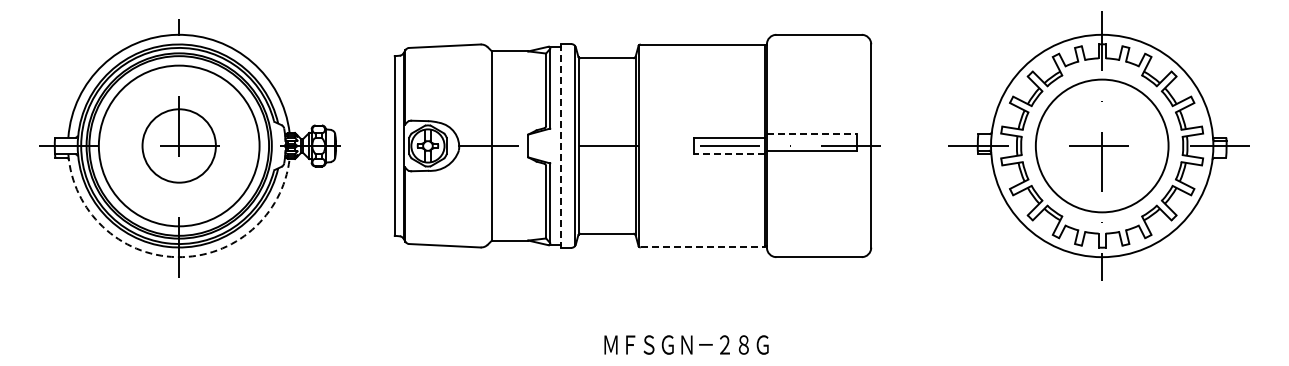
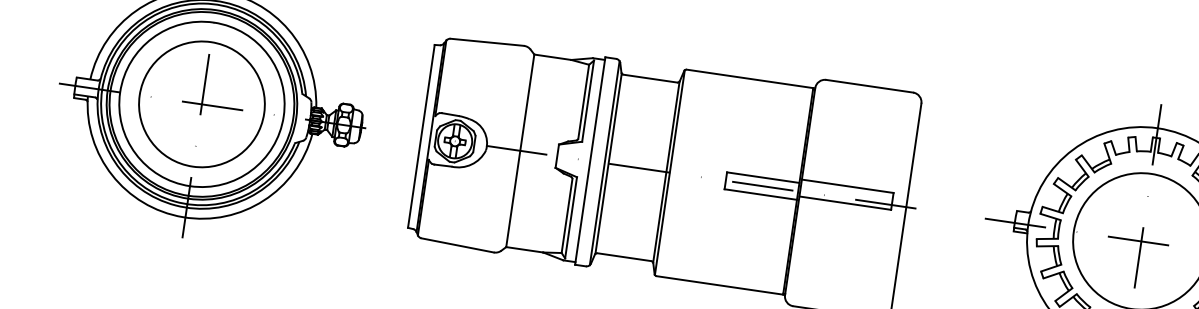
line: (812, 134) -> (848, 186), dashed -> solid
circle: (179, 145) -> (202, 103), size x1.67
line: (560, 145) -> (590, 160), dashed -> solid
line: (729, 154) -> (760, 194), dashed -> solid
line: (703, 247) -> (720, 285), dashed -> solid
arc: (176, 257) -> (182, 217), dashed -> solid

